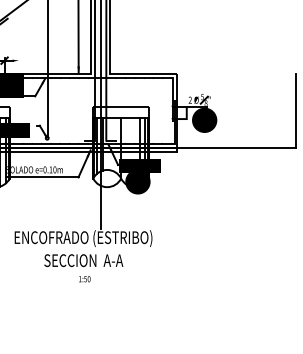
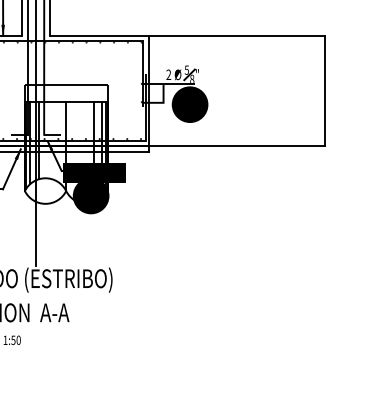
line: (235, 73) -> (235, 35), added

